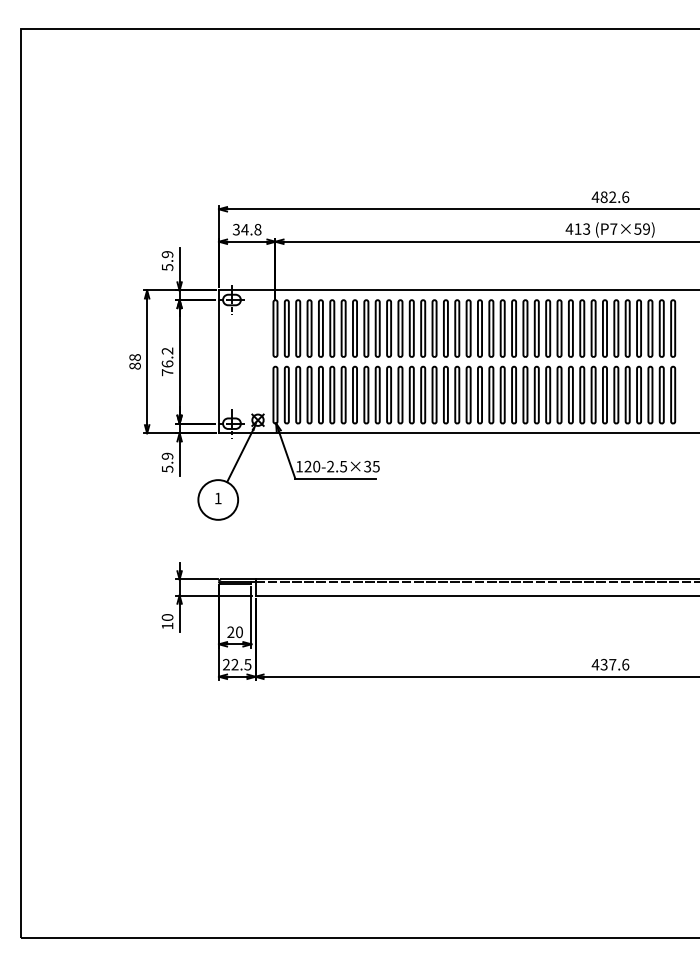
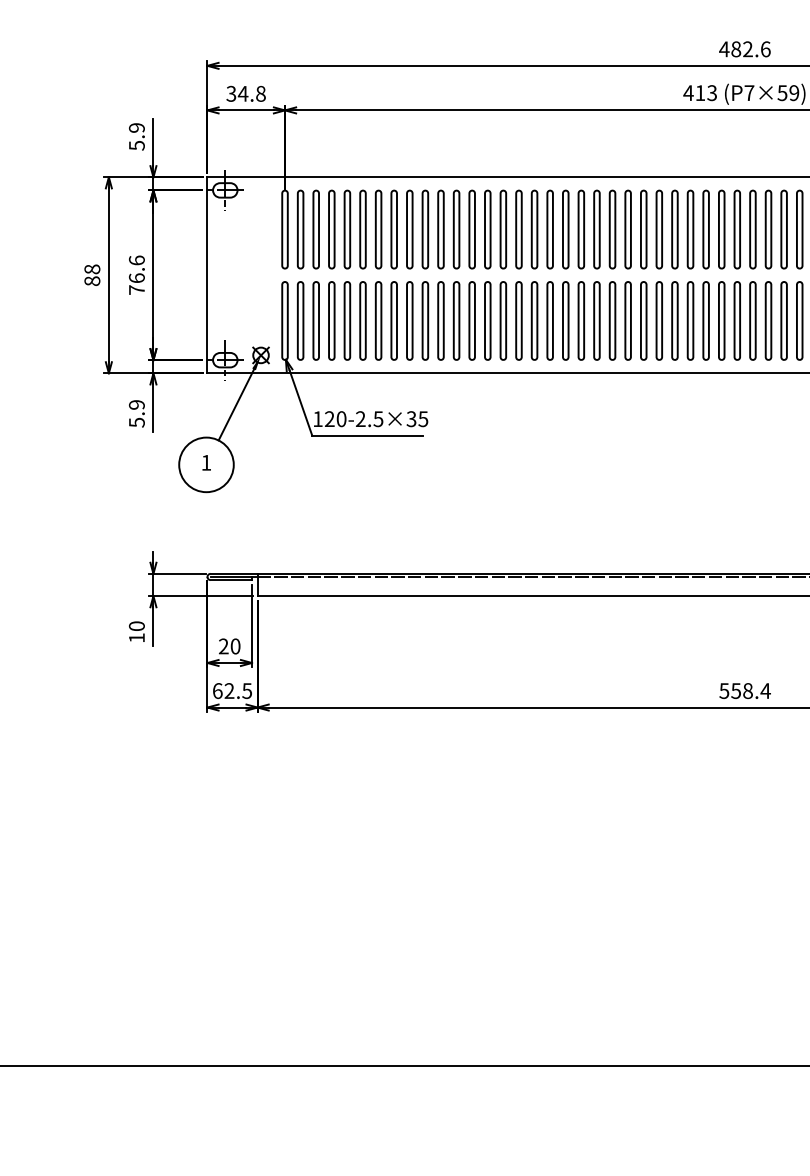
text: (167, 350) -> (136, 259), 76.2 -> 76.6
text: (226, 664) -> (217, 690), 22.5 -> 62.5
text: (610, 664) -> (744, 690), 437.6 -> 558.4

